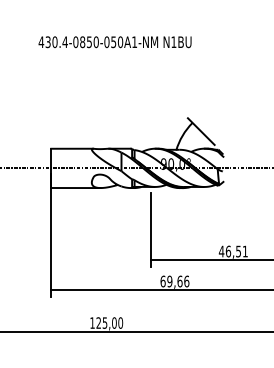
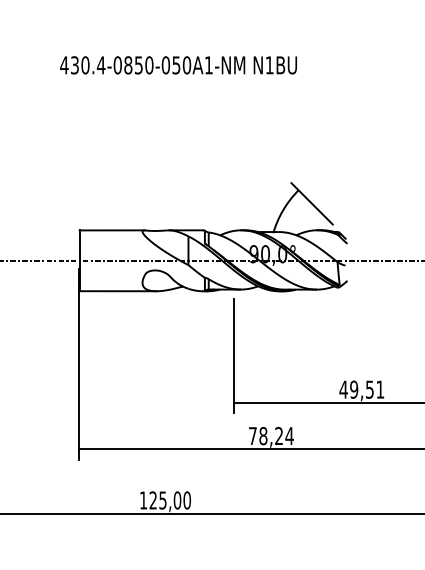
text: (228, 251) -> (354, 389), 46,51 -> 49,51
text: (174, 281) -> (270, 436), 69,66 -> 78,24

